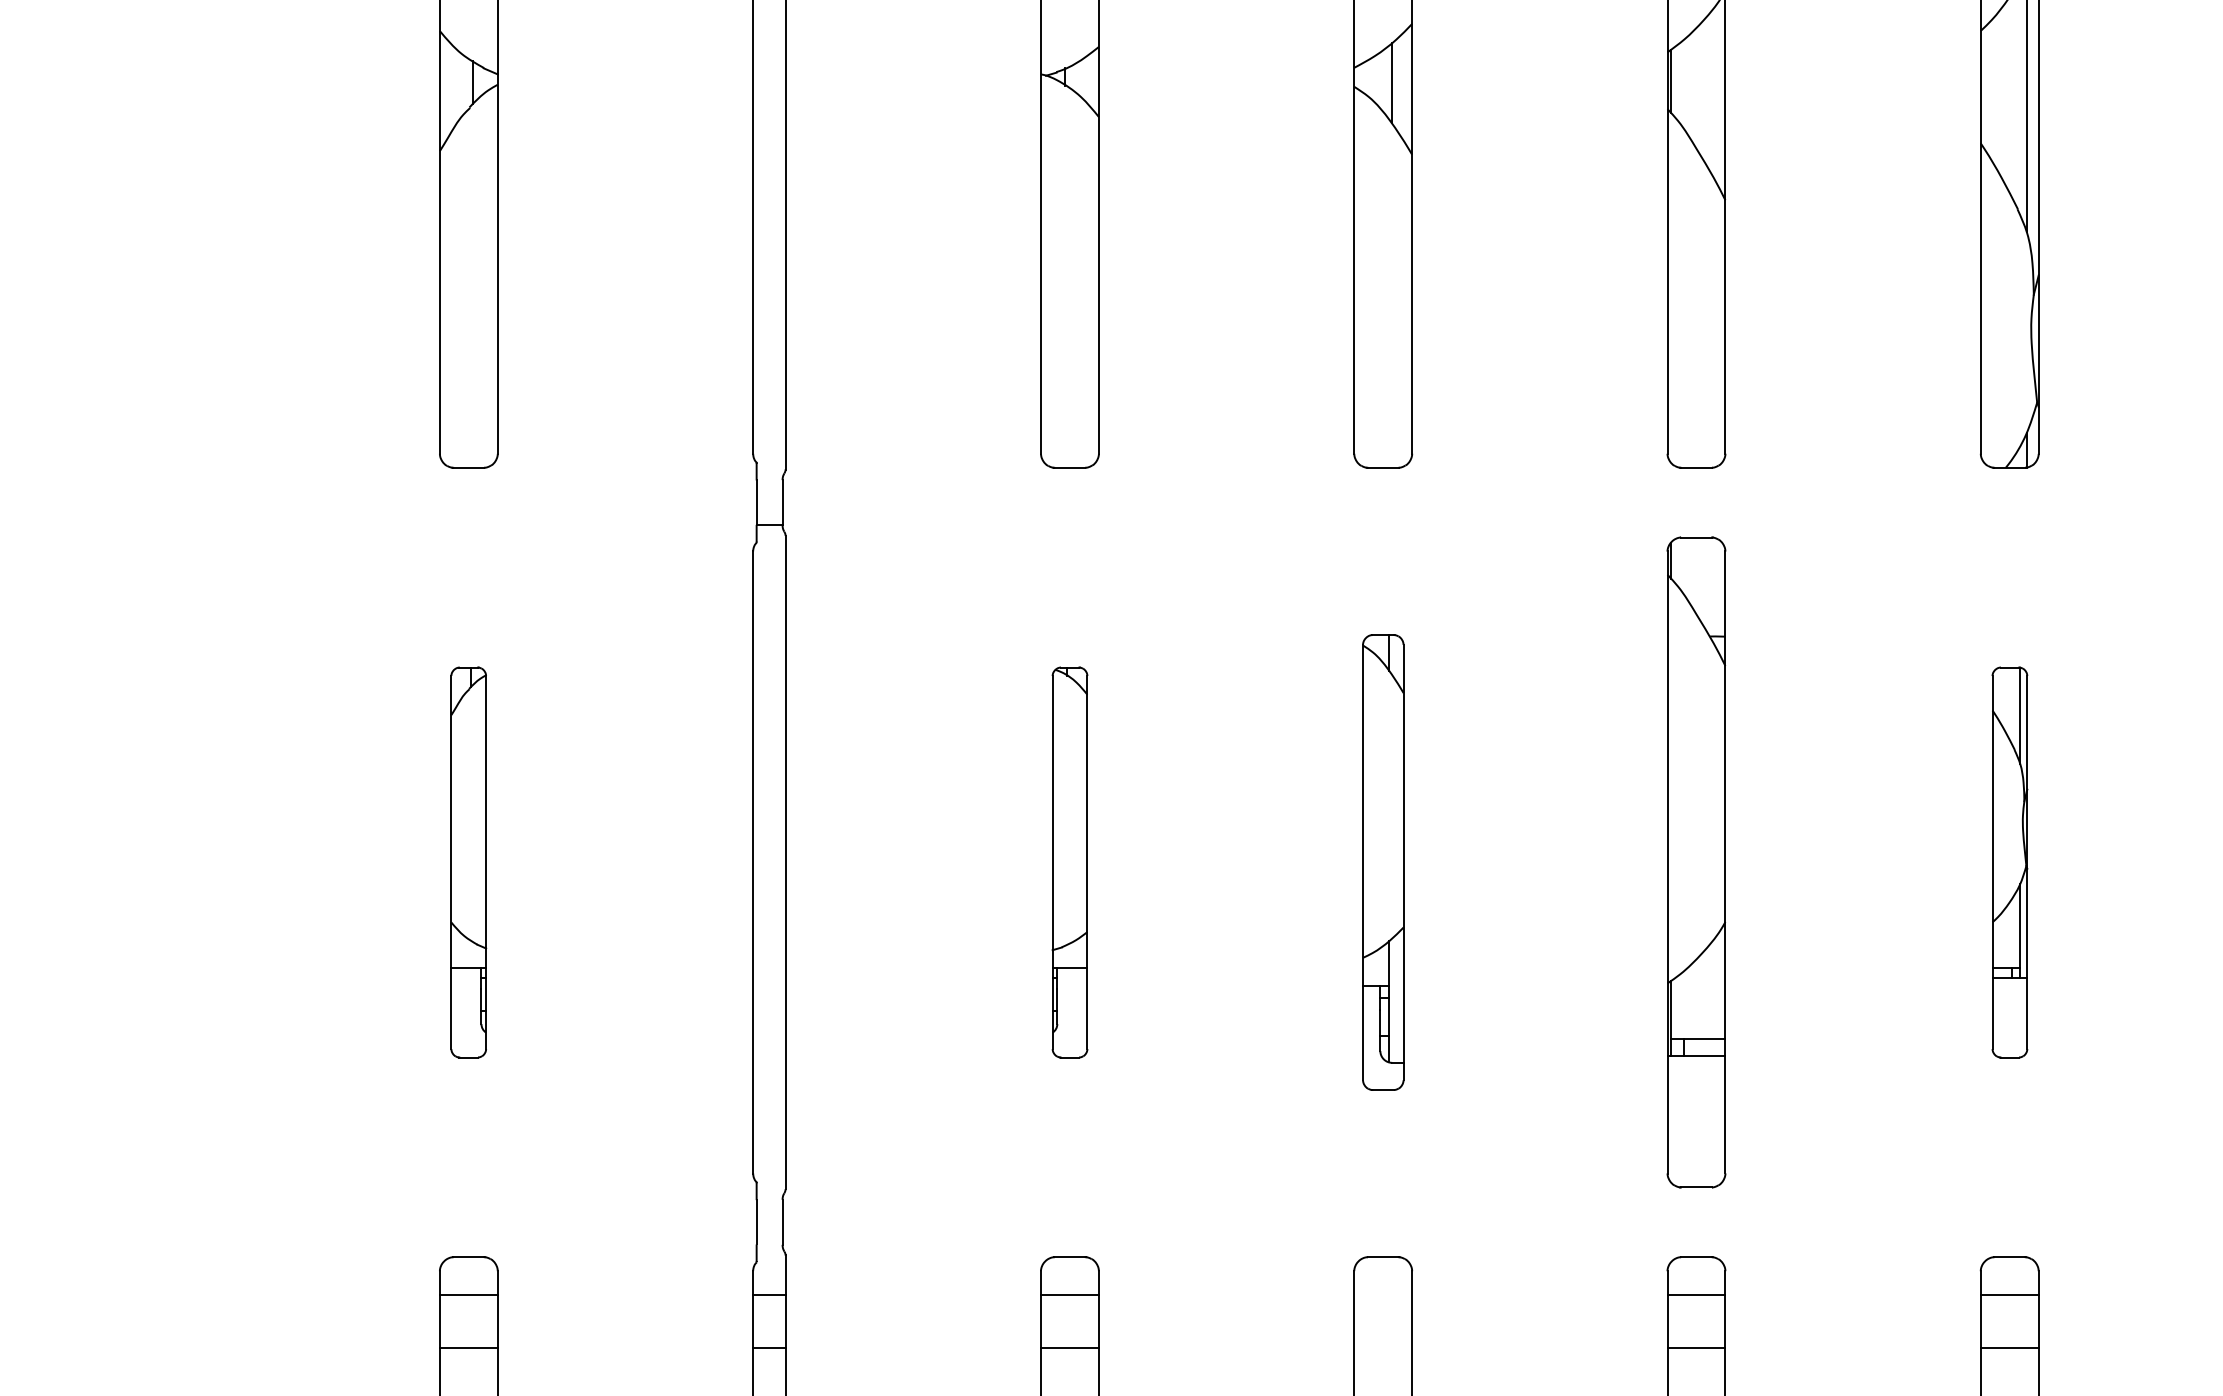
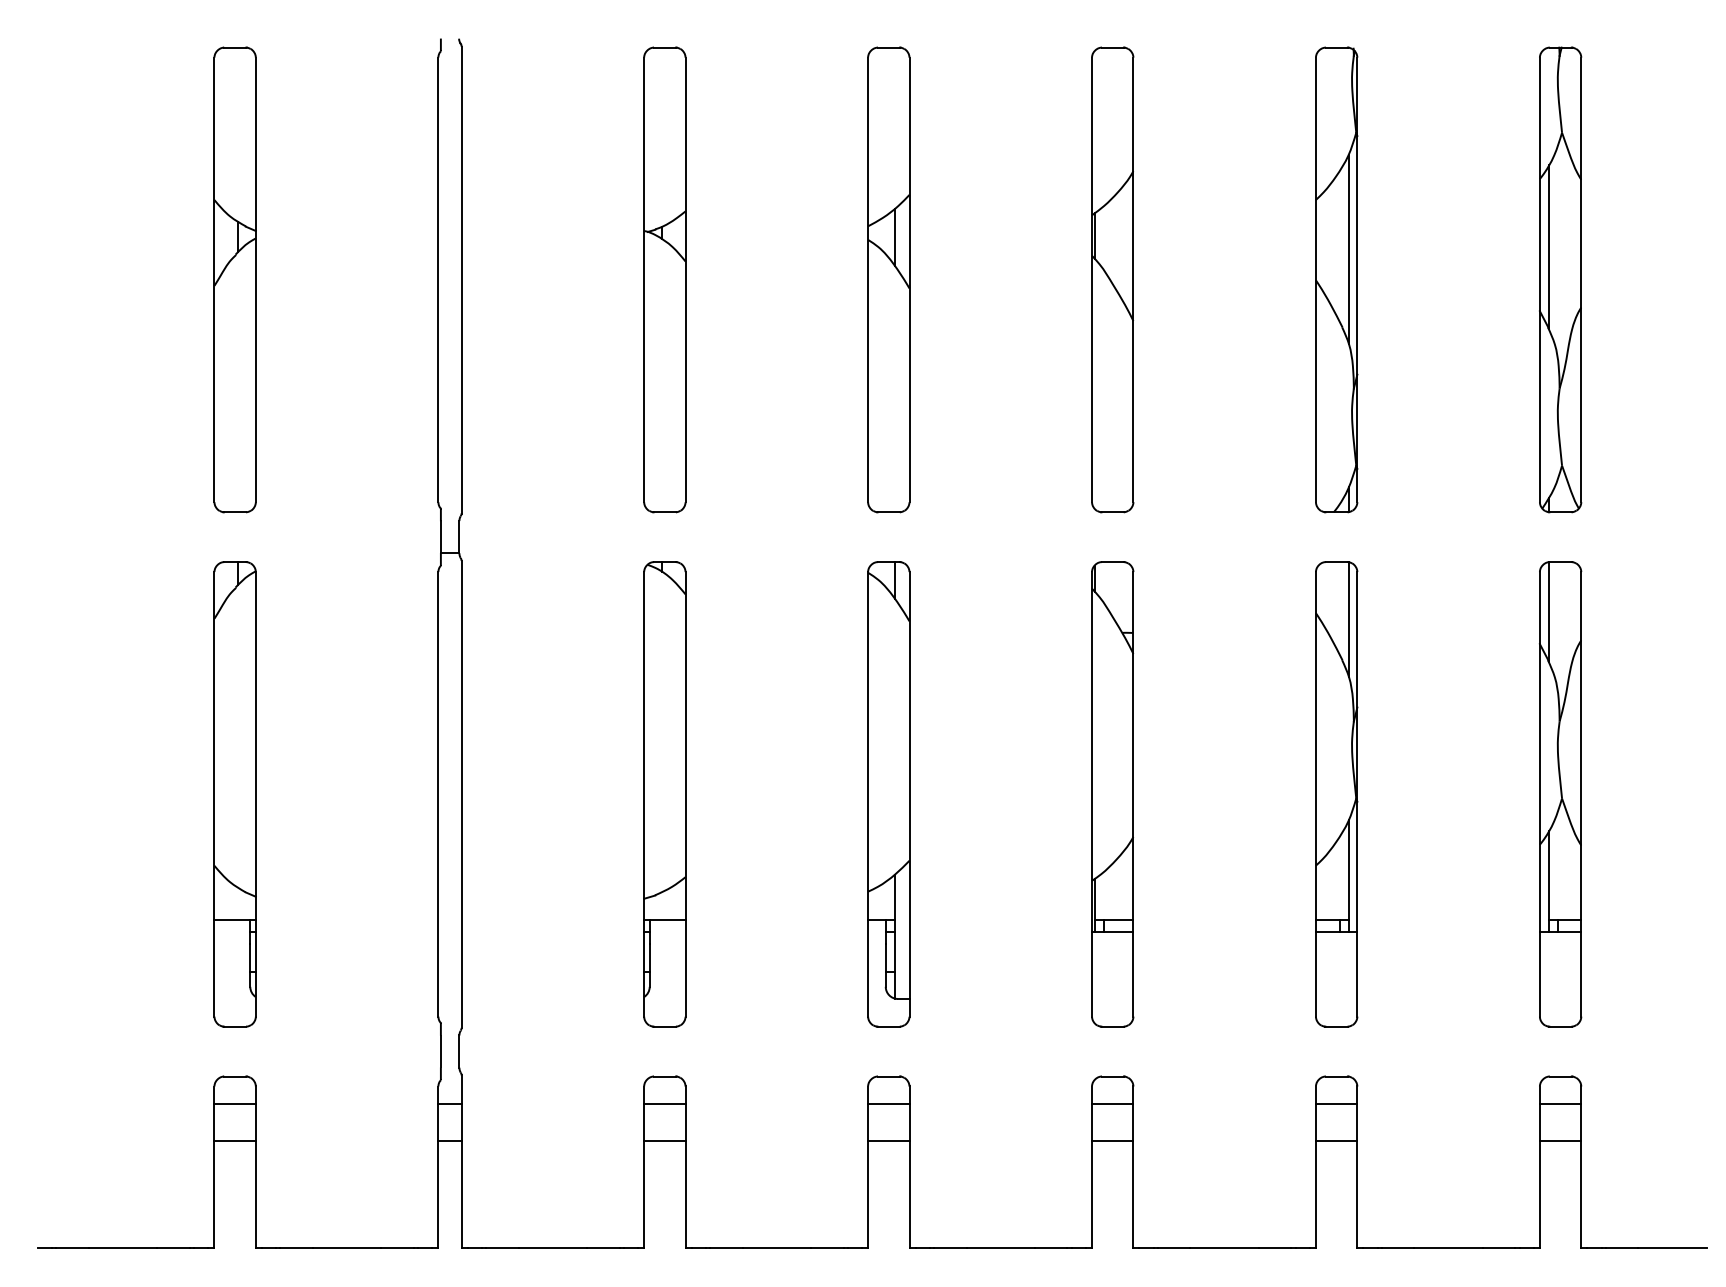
part: (467, 862) -> (234, 794), size x1.67
part: (1069, 862) -> (664, 794), size x1.67
part: (1382, 862) -> (888, 794), size x1.43
part: (2009, 862) -> (1336, 794), size x1.67
line: (1382, 1294) -> (888, 1103), added
line: (1382, 1348) -> (888, 1141), added

